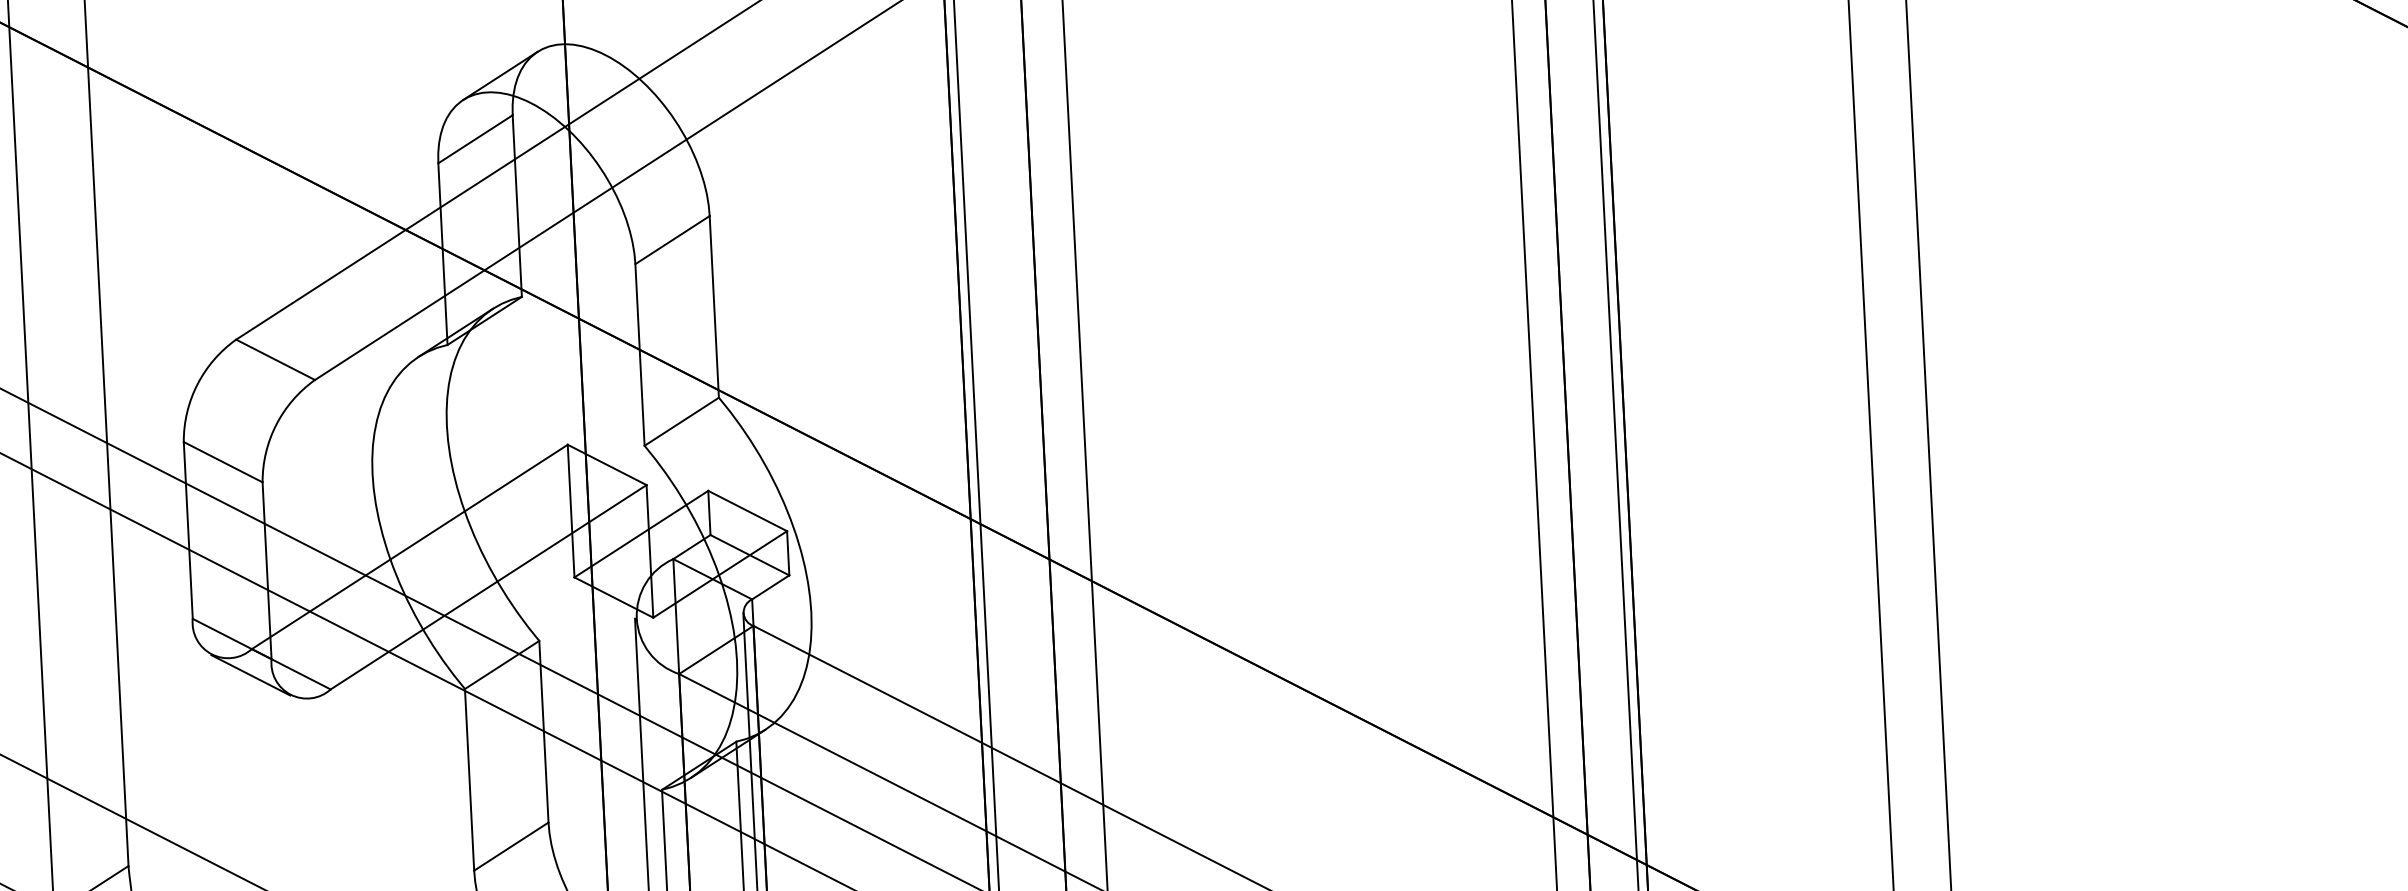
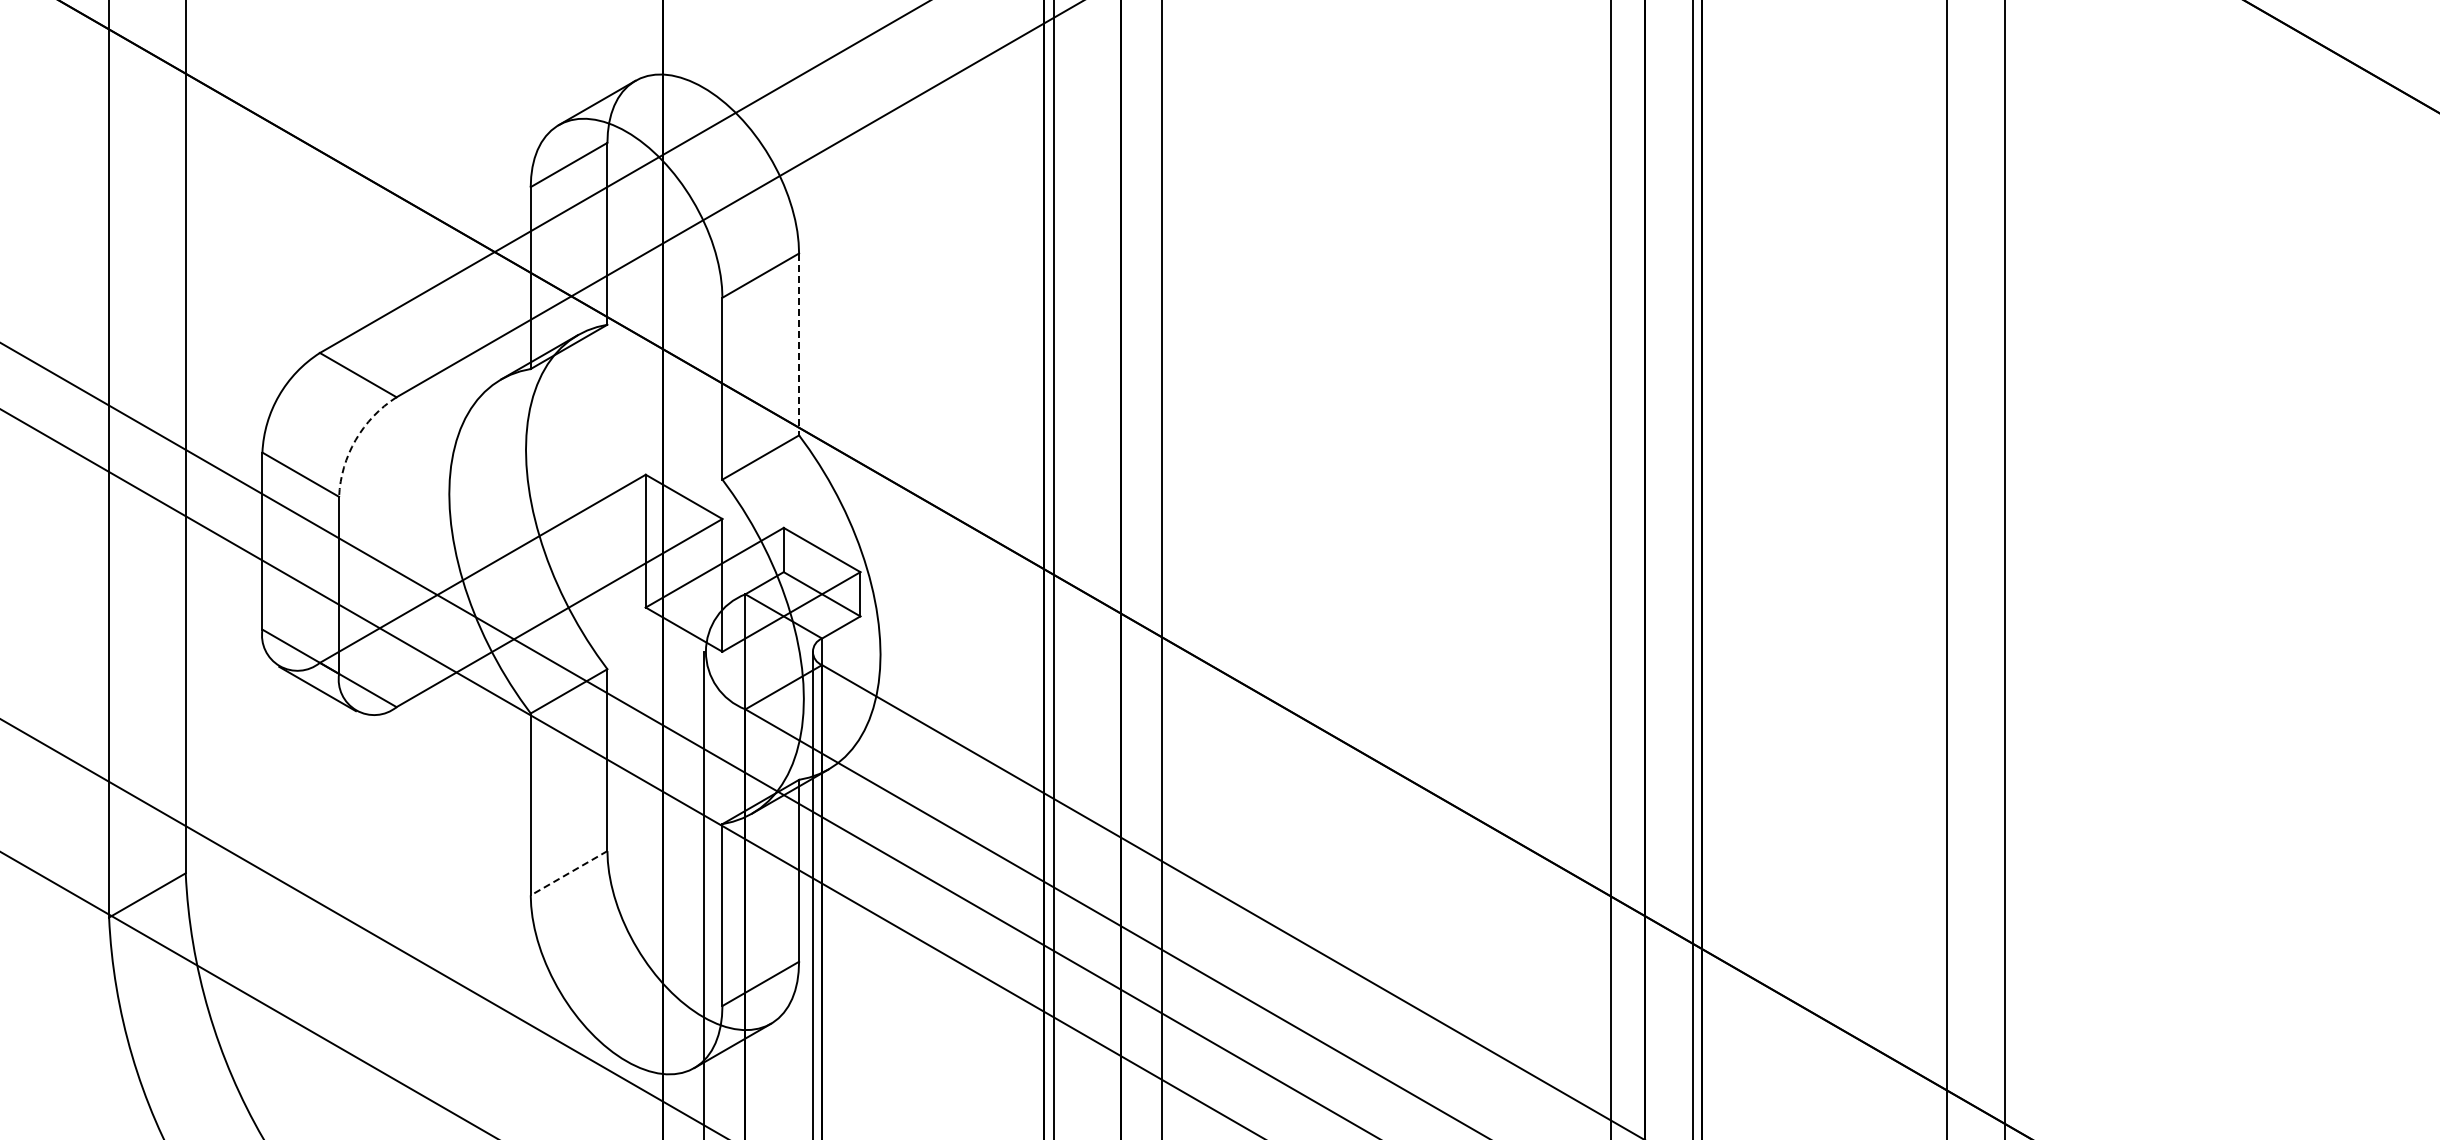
line: (714, 306) -> (799, 344), solid -> dashed
arc: (276, 425) -> (355, 440), solid -> dashed
line: (510, 846) -> (568, 873), solid -> dashed

